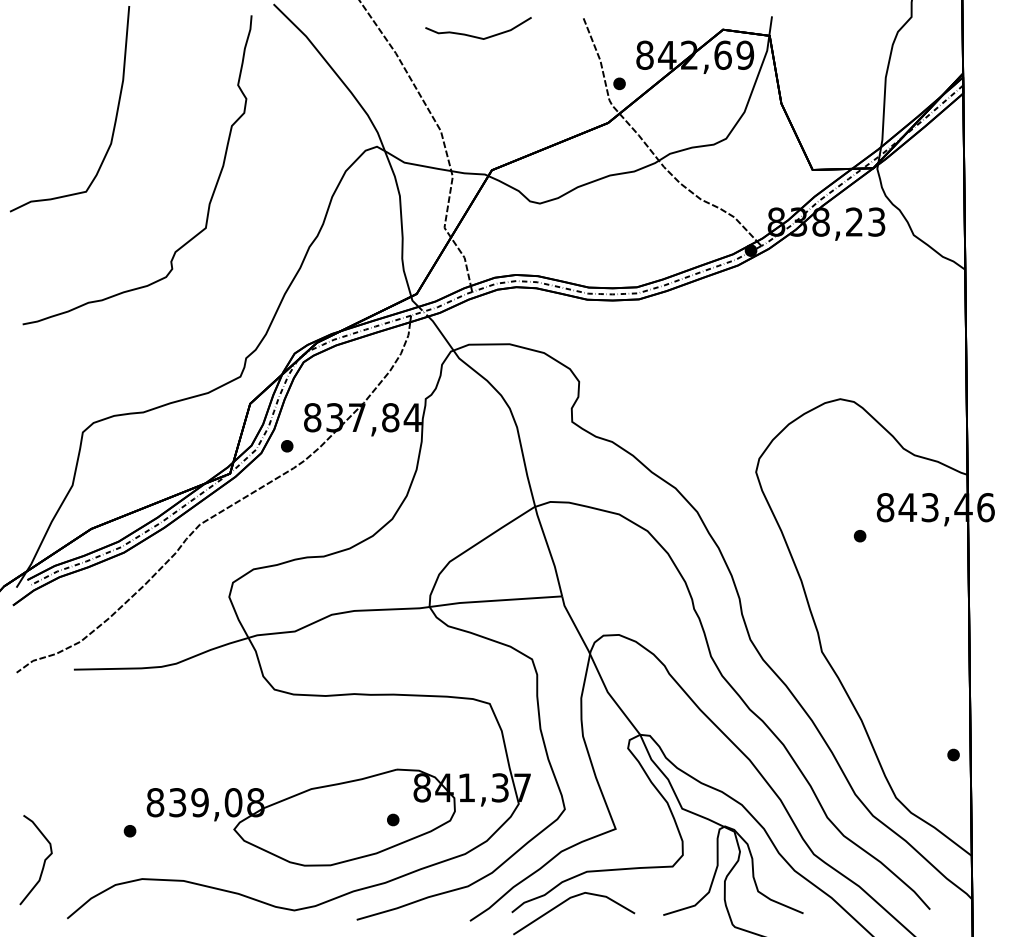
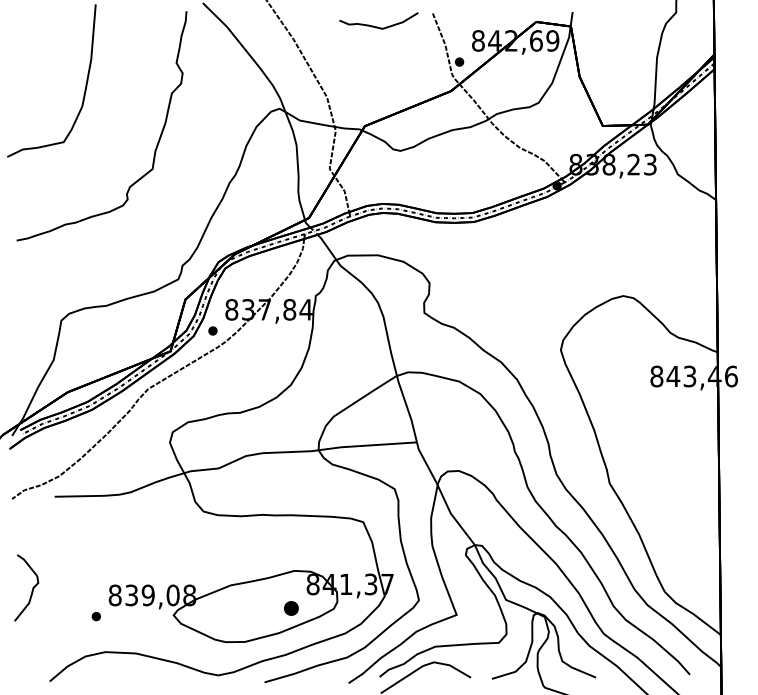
curve: (476, 35) -> (377, 26), moved
part: (859, 535) -> (637, 397), removed
part: (952, 754) -> (706, 559), removed
part: (393, 818) -> (291, 607), size x1.6
curve: (42, 863) -> (31, 590), moved

